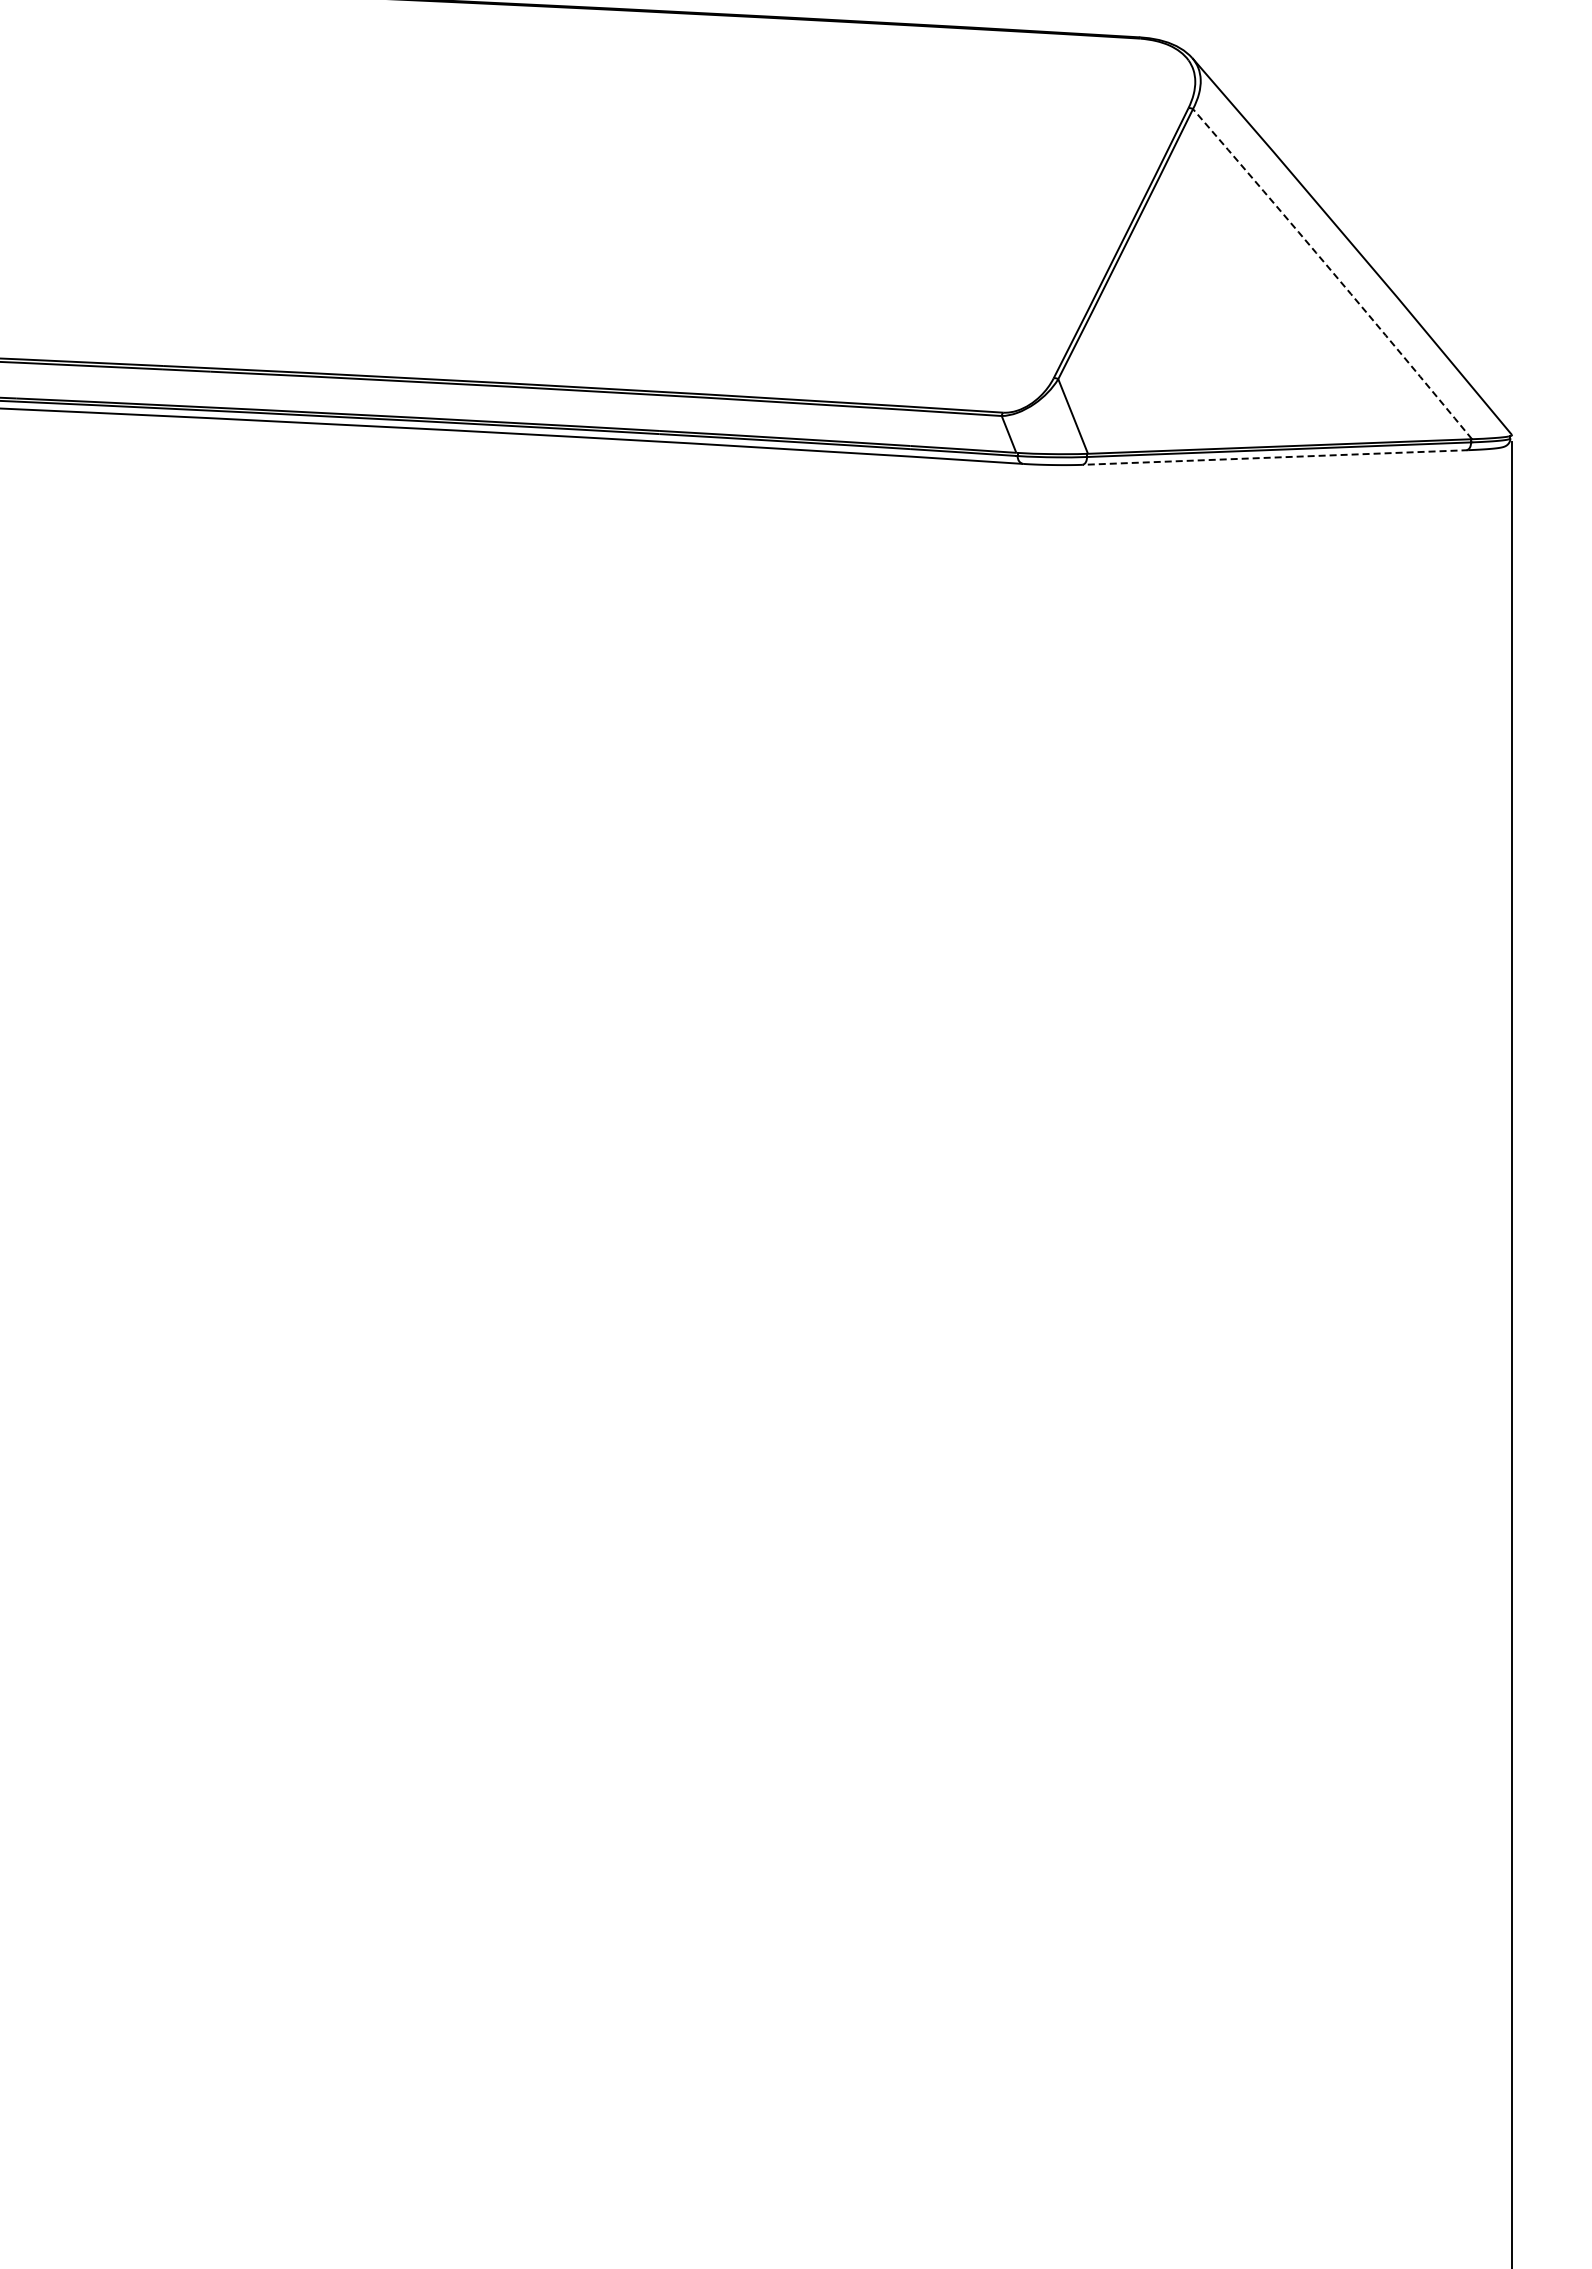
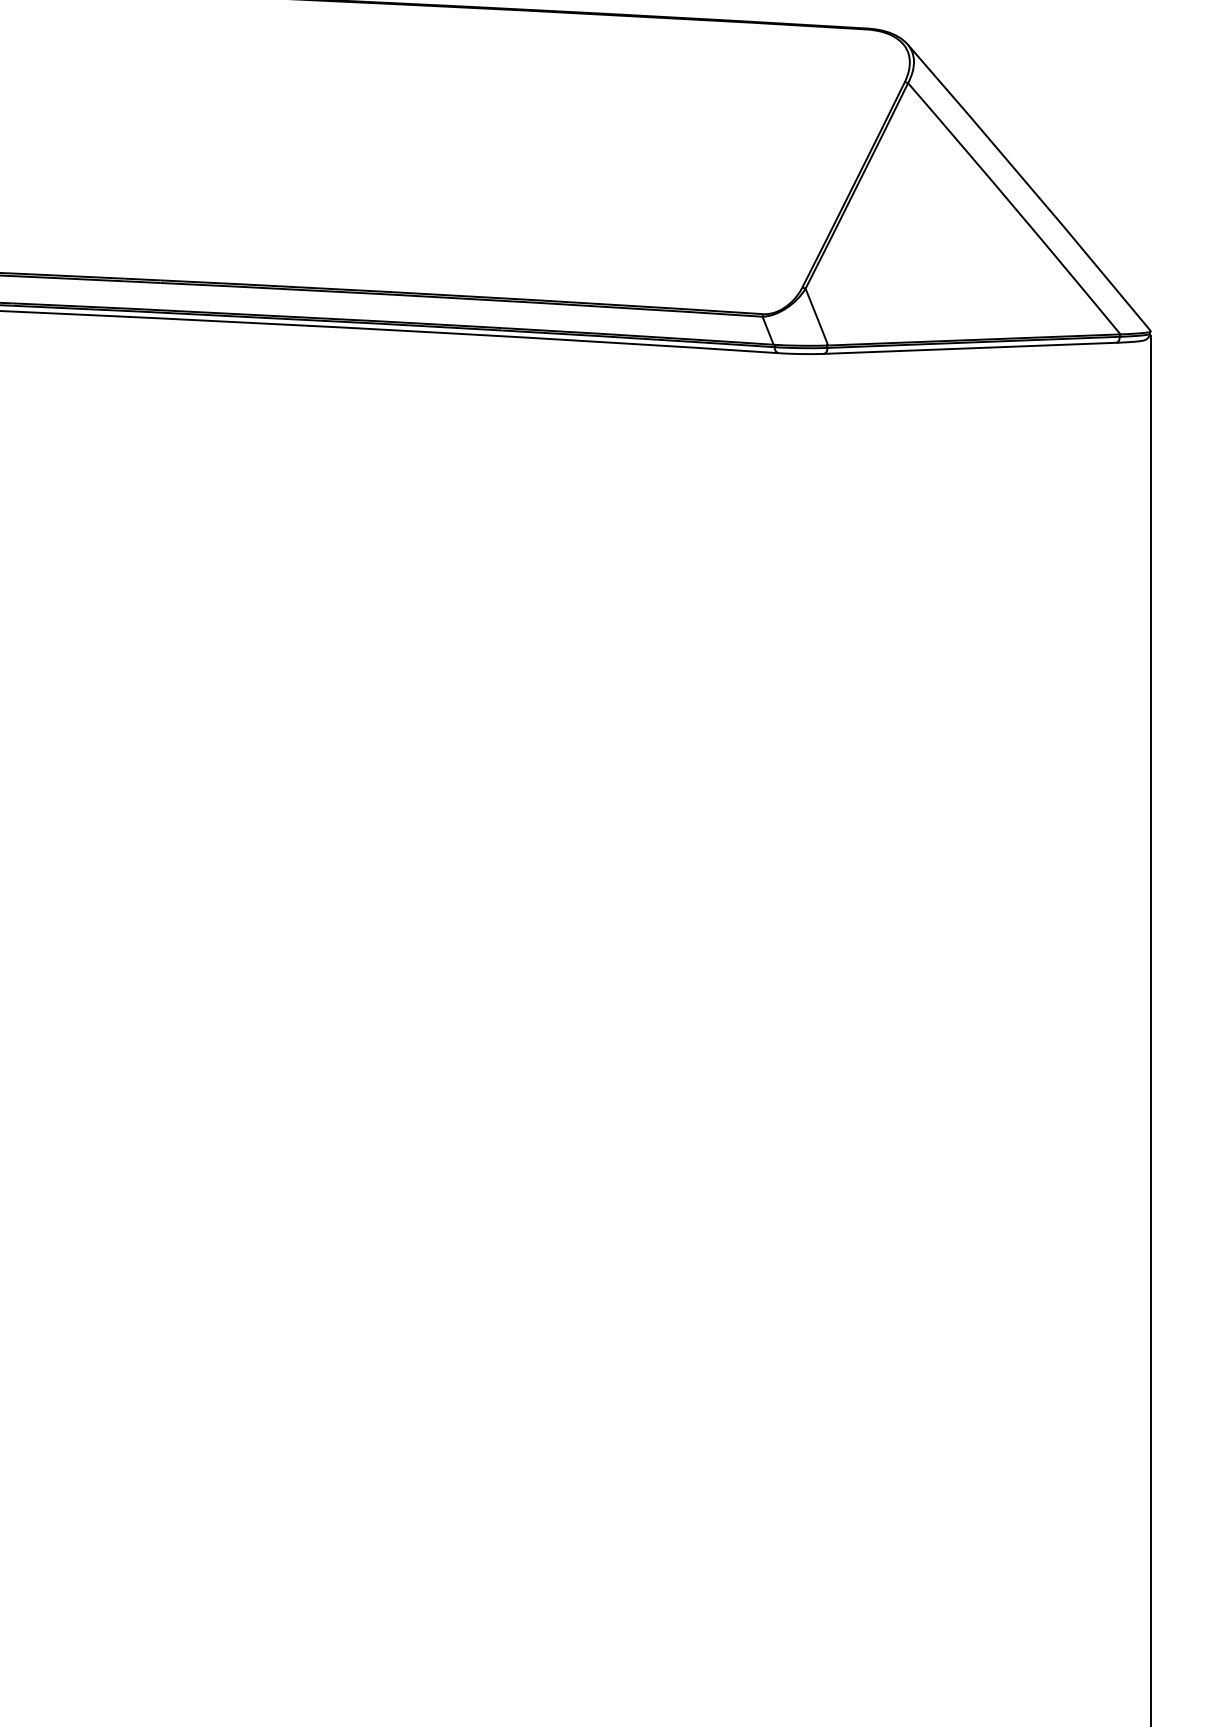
arc: (1333, 273) -> (1015, 208), dashed -> solid
line: (1274, 457) -> (970, 348), dashed -> solid

